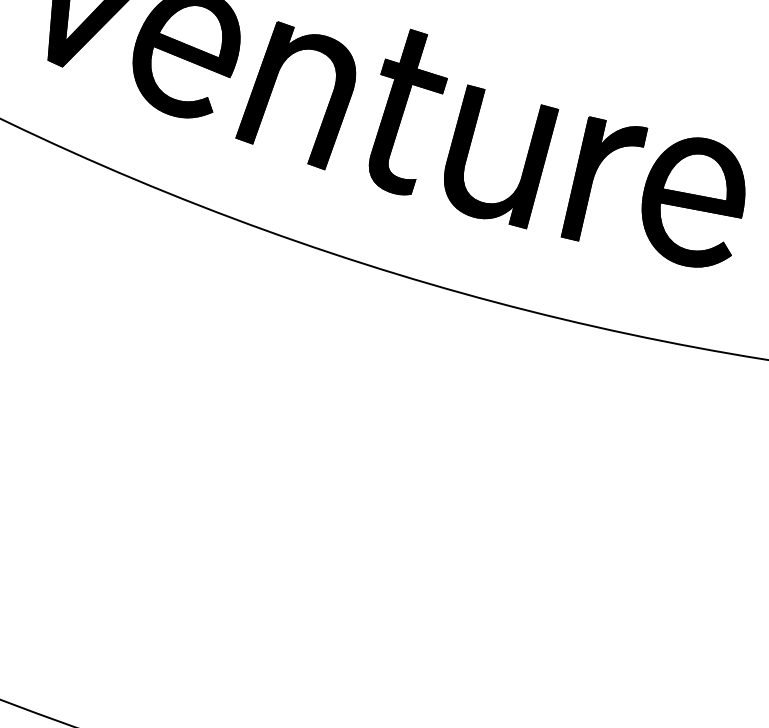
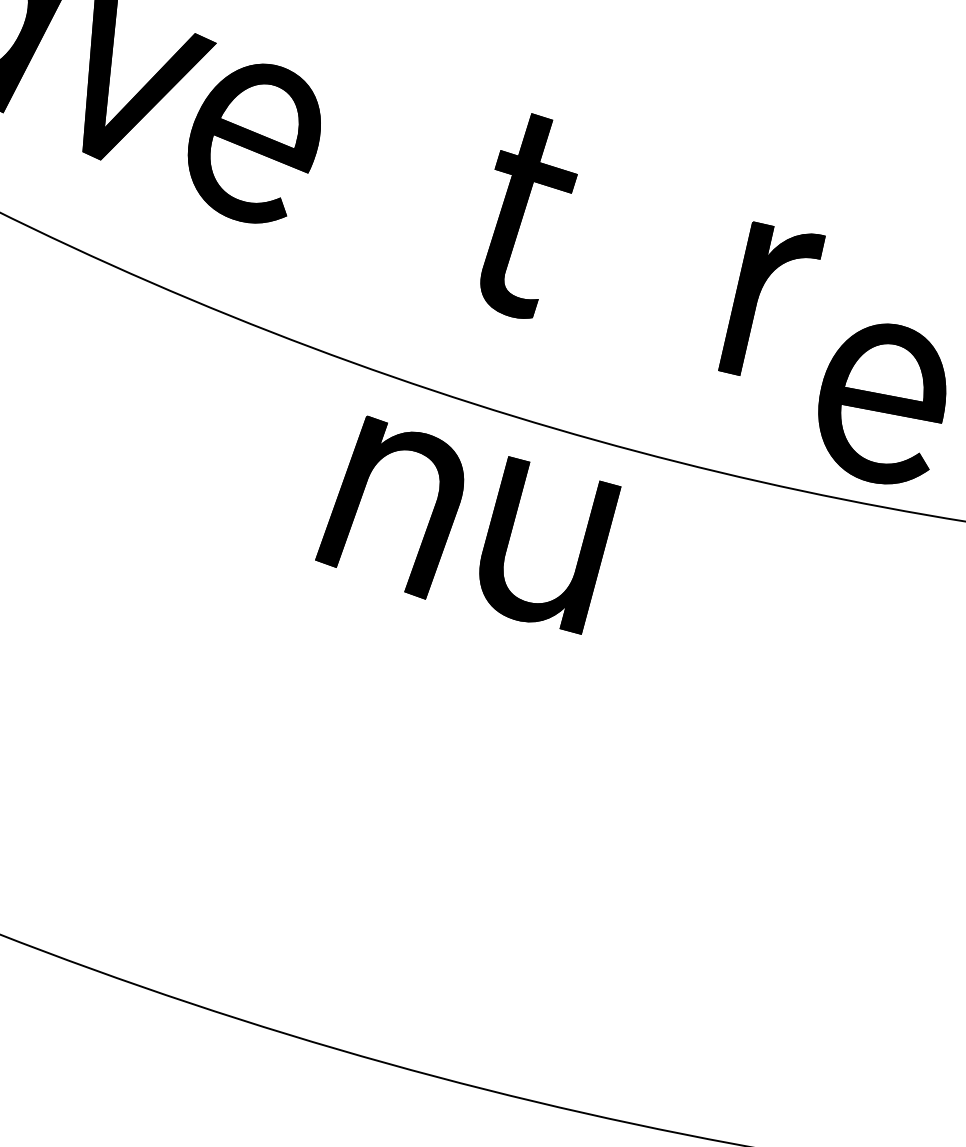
part: (273, 86) -> (362, 496), moved
part: (524, 163) -> (579, 553), moved
part: (693, 202) -> (882, 403), moved

